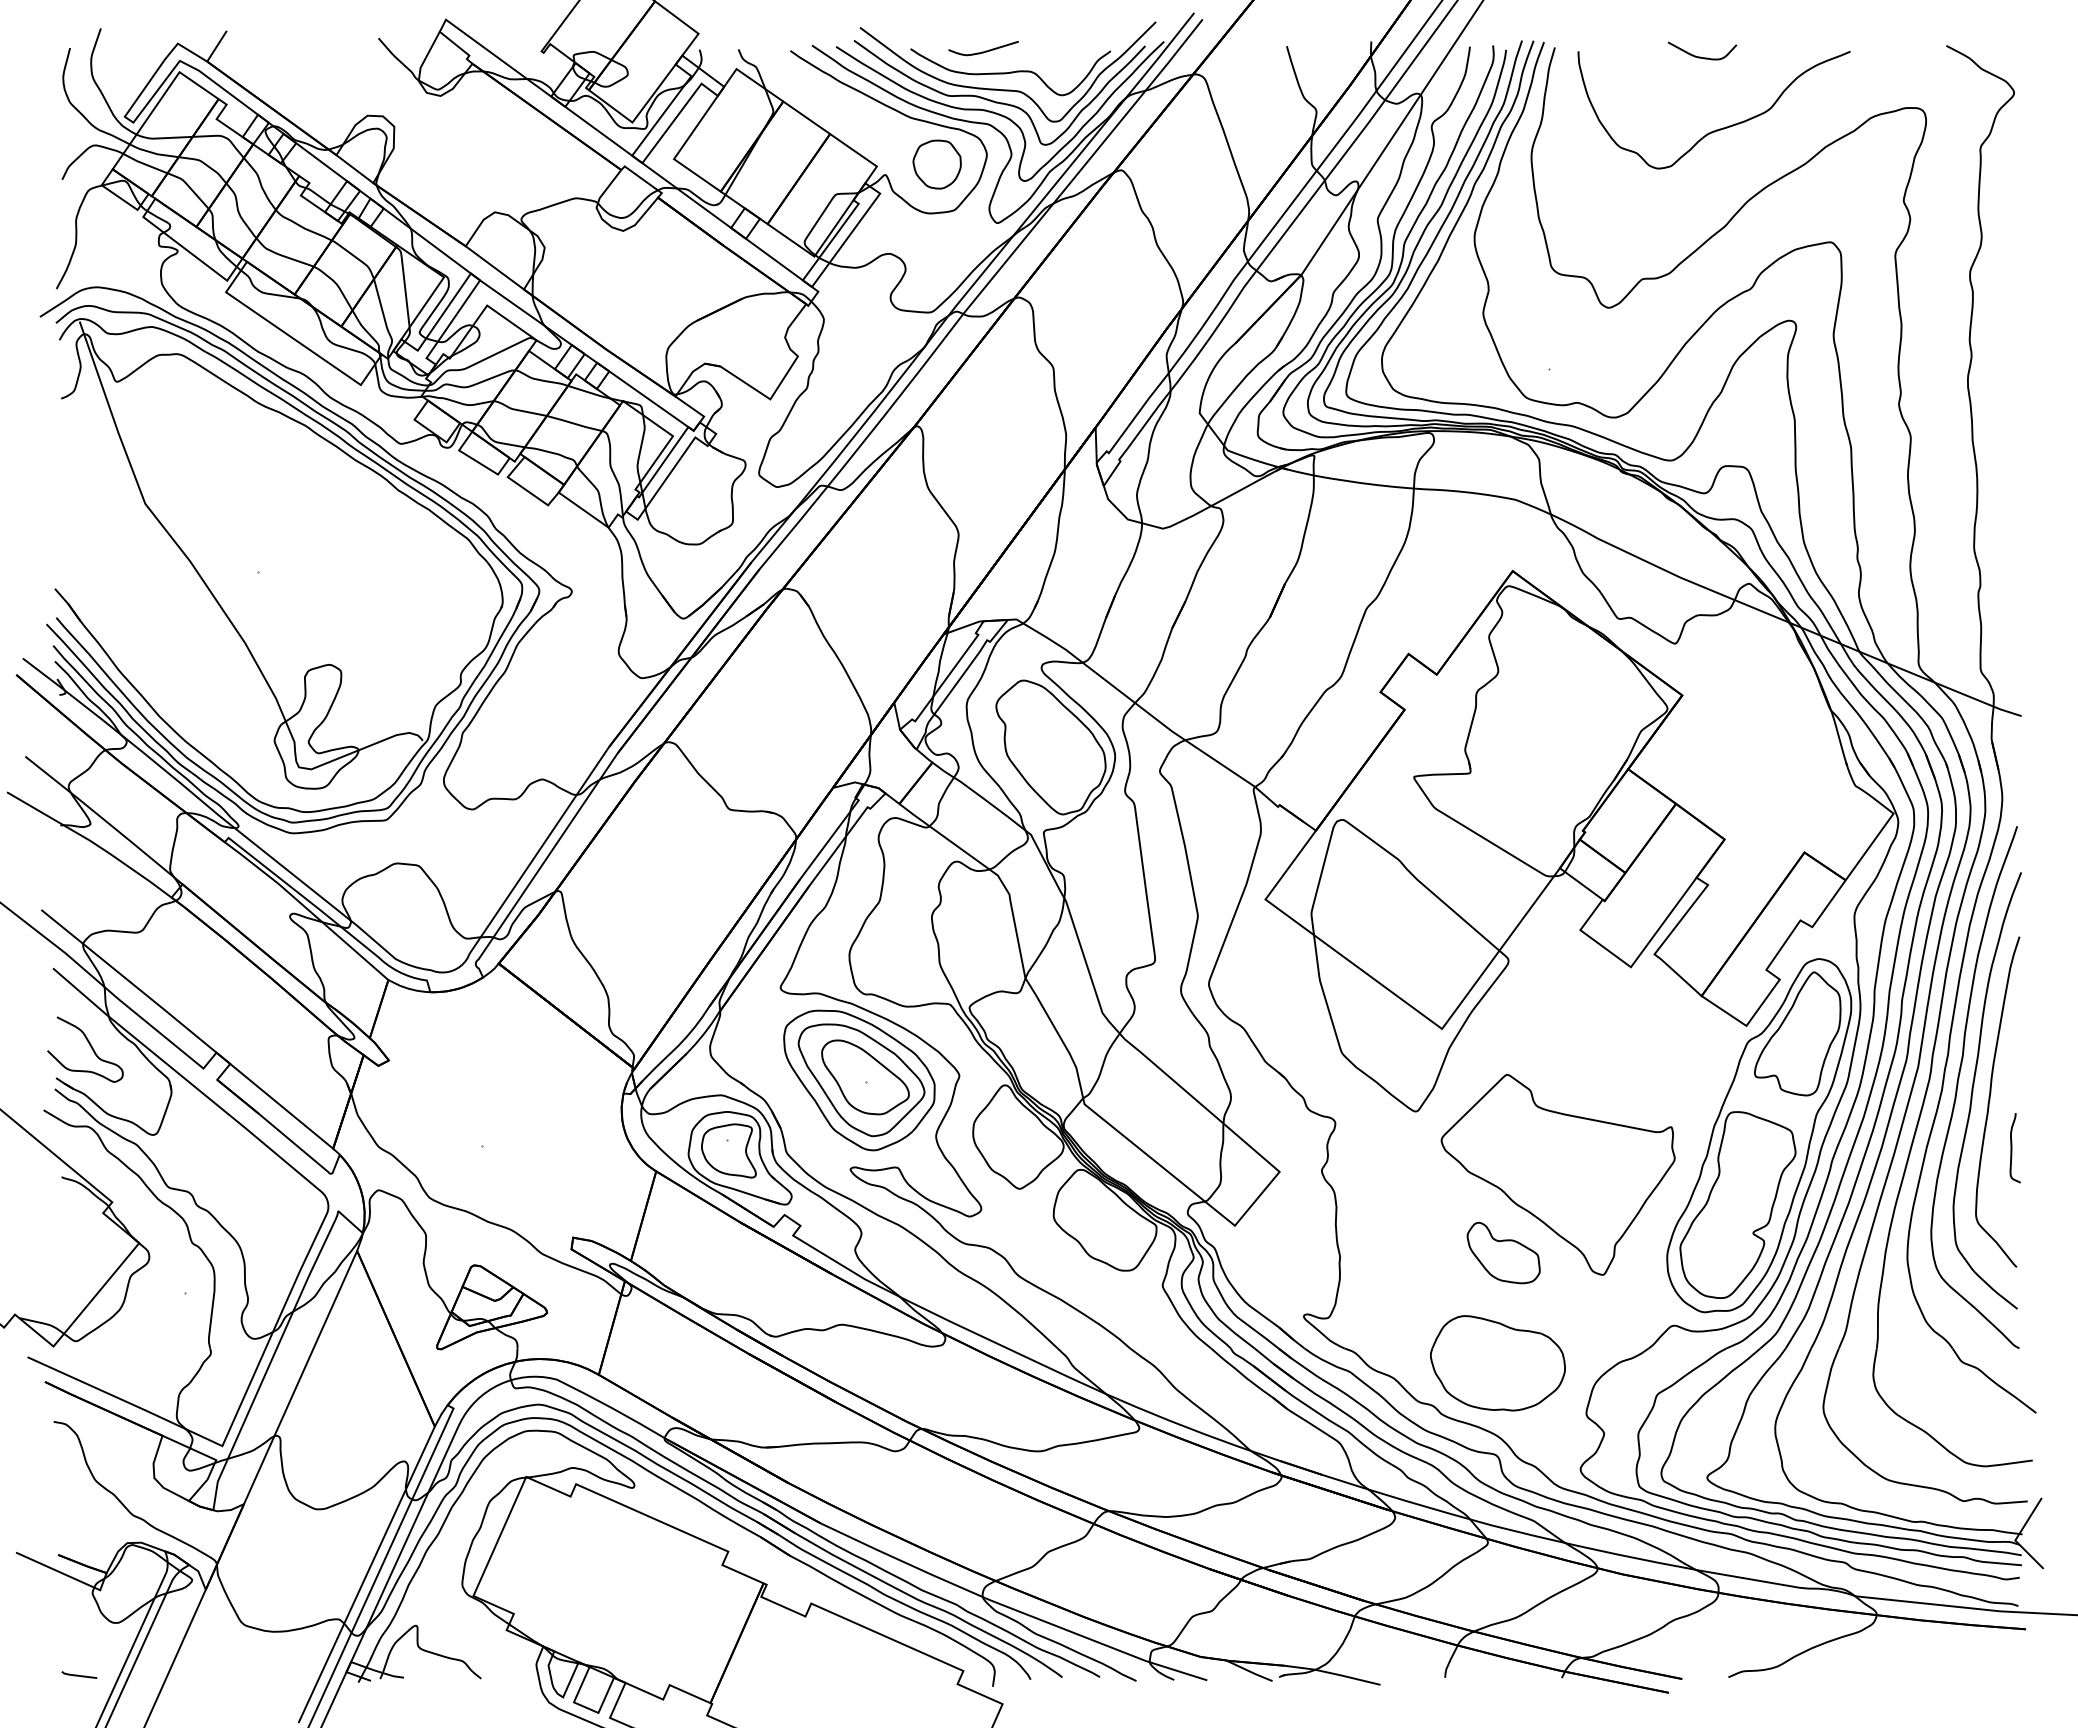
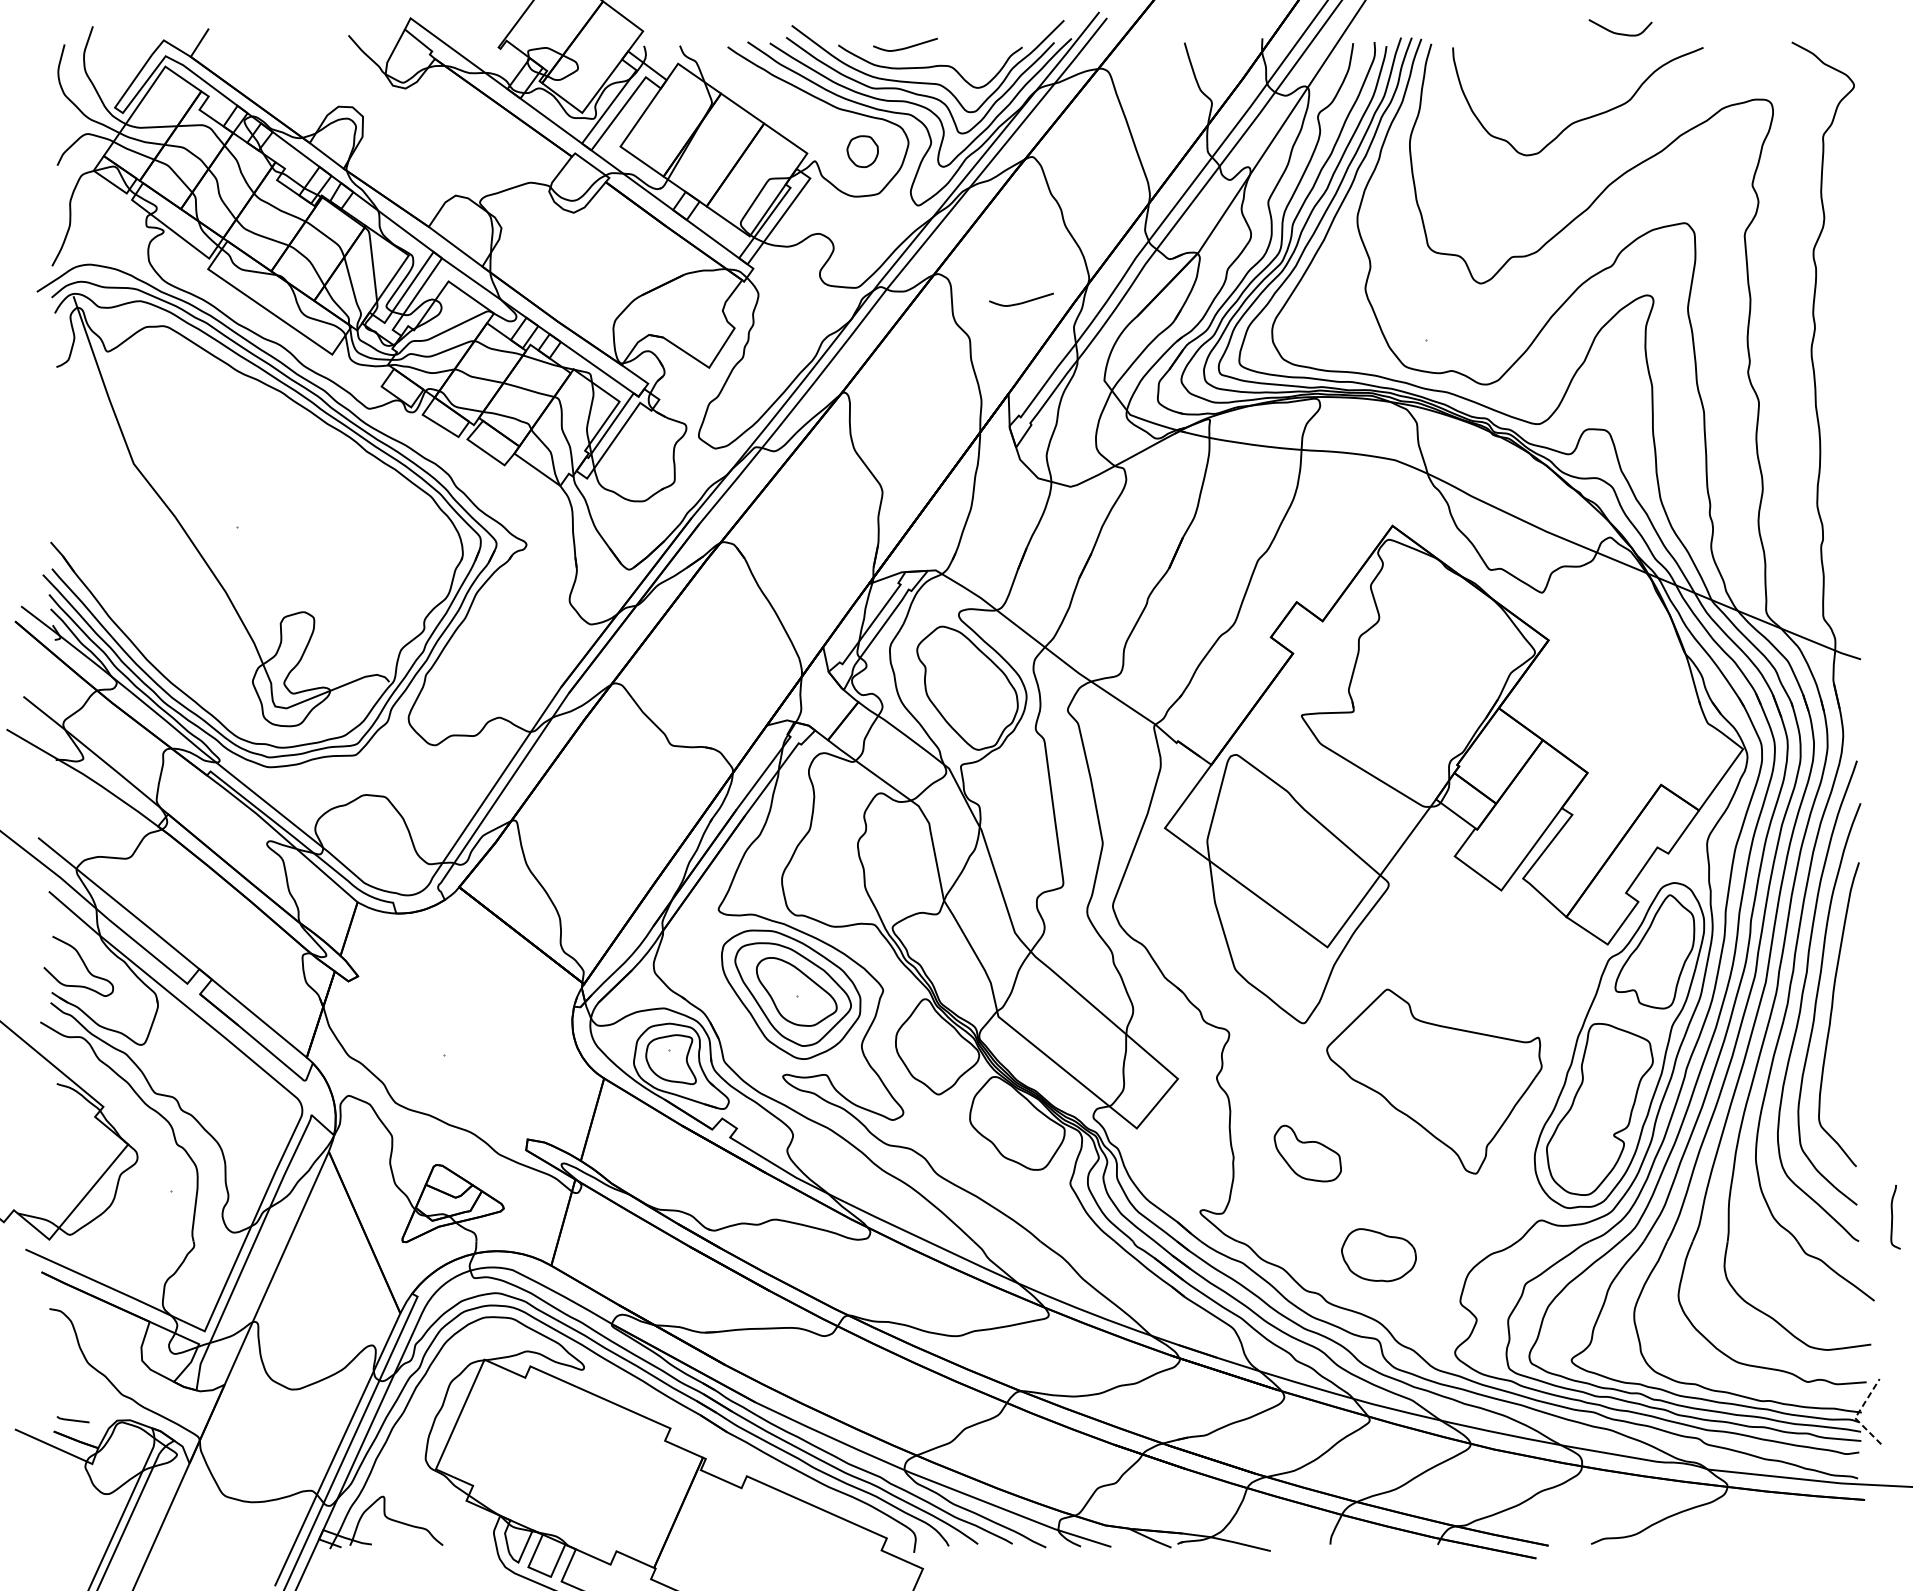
curve: (1700, 56) -> (1618, 32), moved
part: (936, 164) -> (862, 151), size x0.7
curve: (1111, 327) -> (1023, 301), added
curve: (2012, 1148) -> (1893, 1217), moved
part: (1503, 1252) -> (1307, 1153), moved
part: (1497, 1363) -> (1378, 1255), size x0.6
line: (2017, 1536) -> (1857, 1414), solid -> dashed
line: (78, 1674) -> (72, 1419), moved

